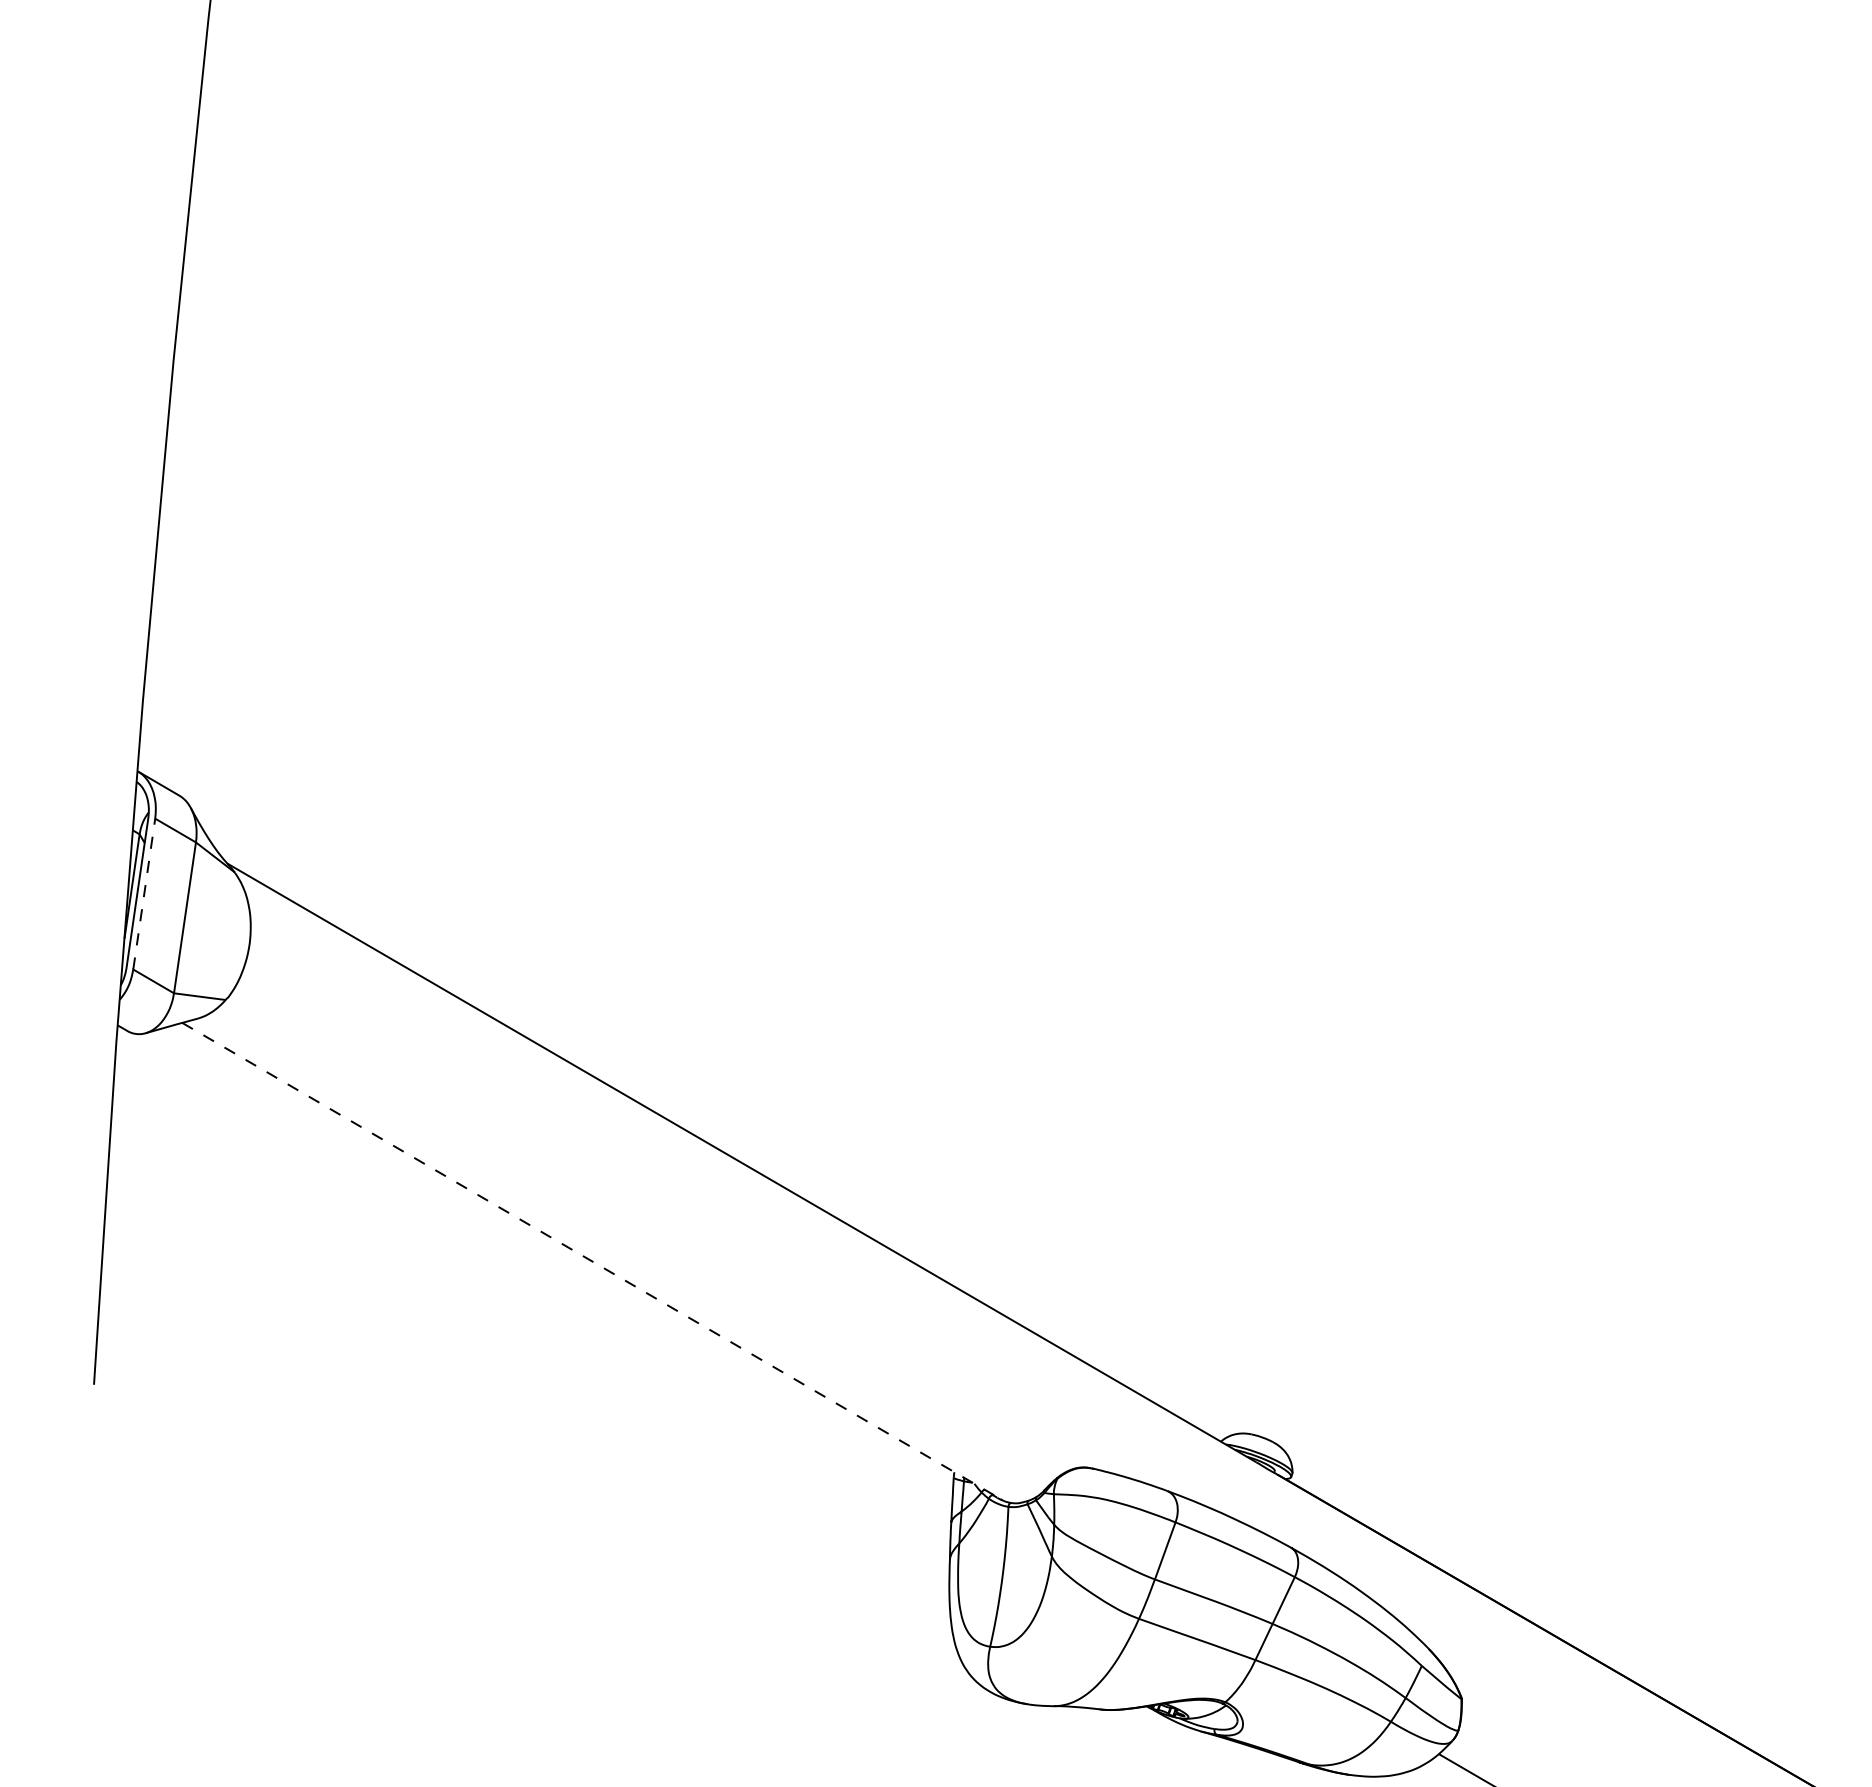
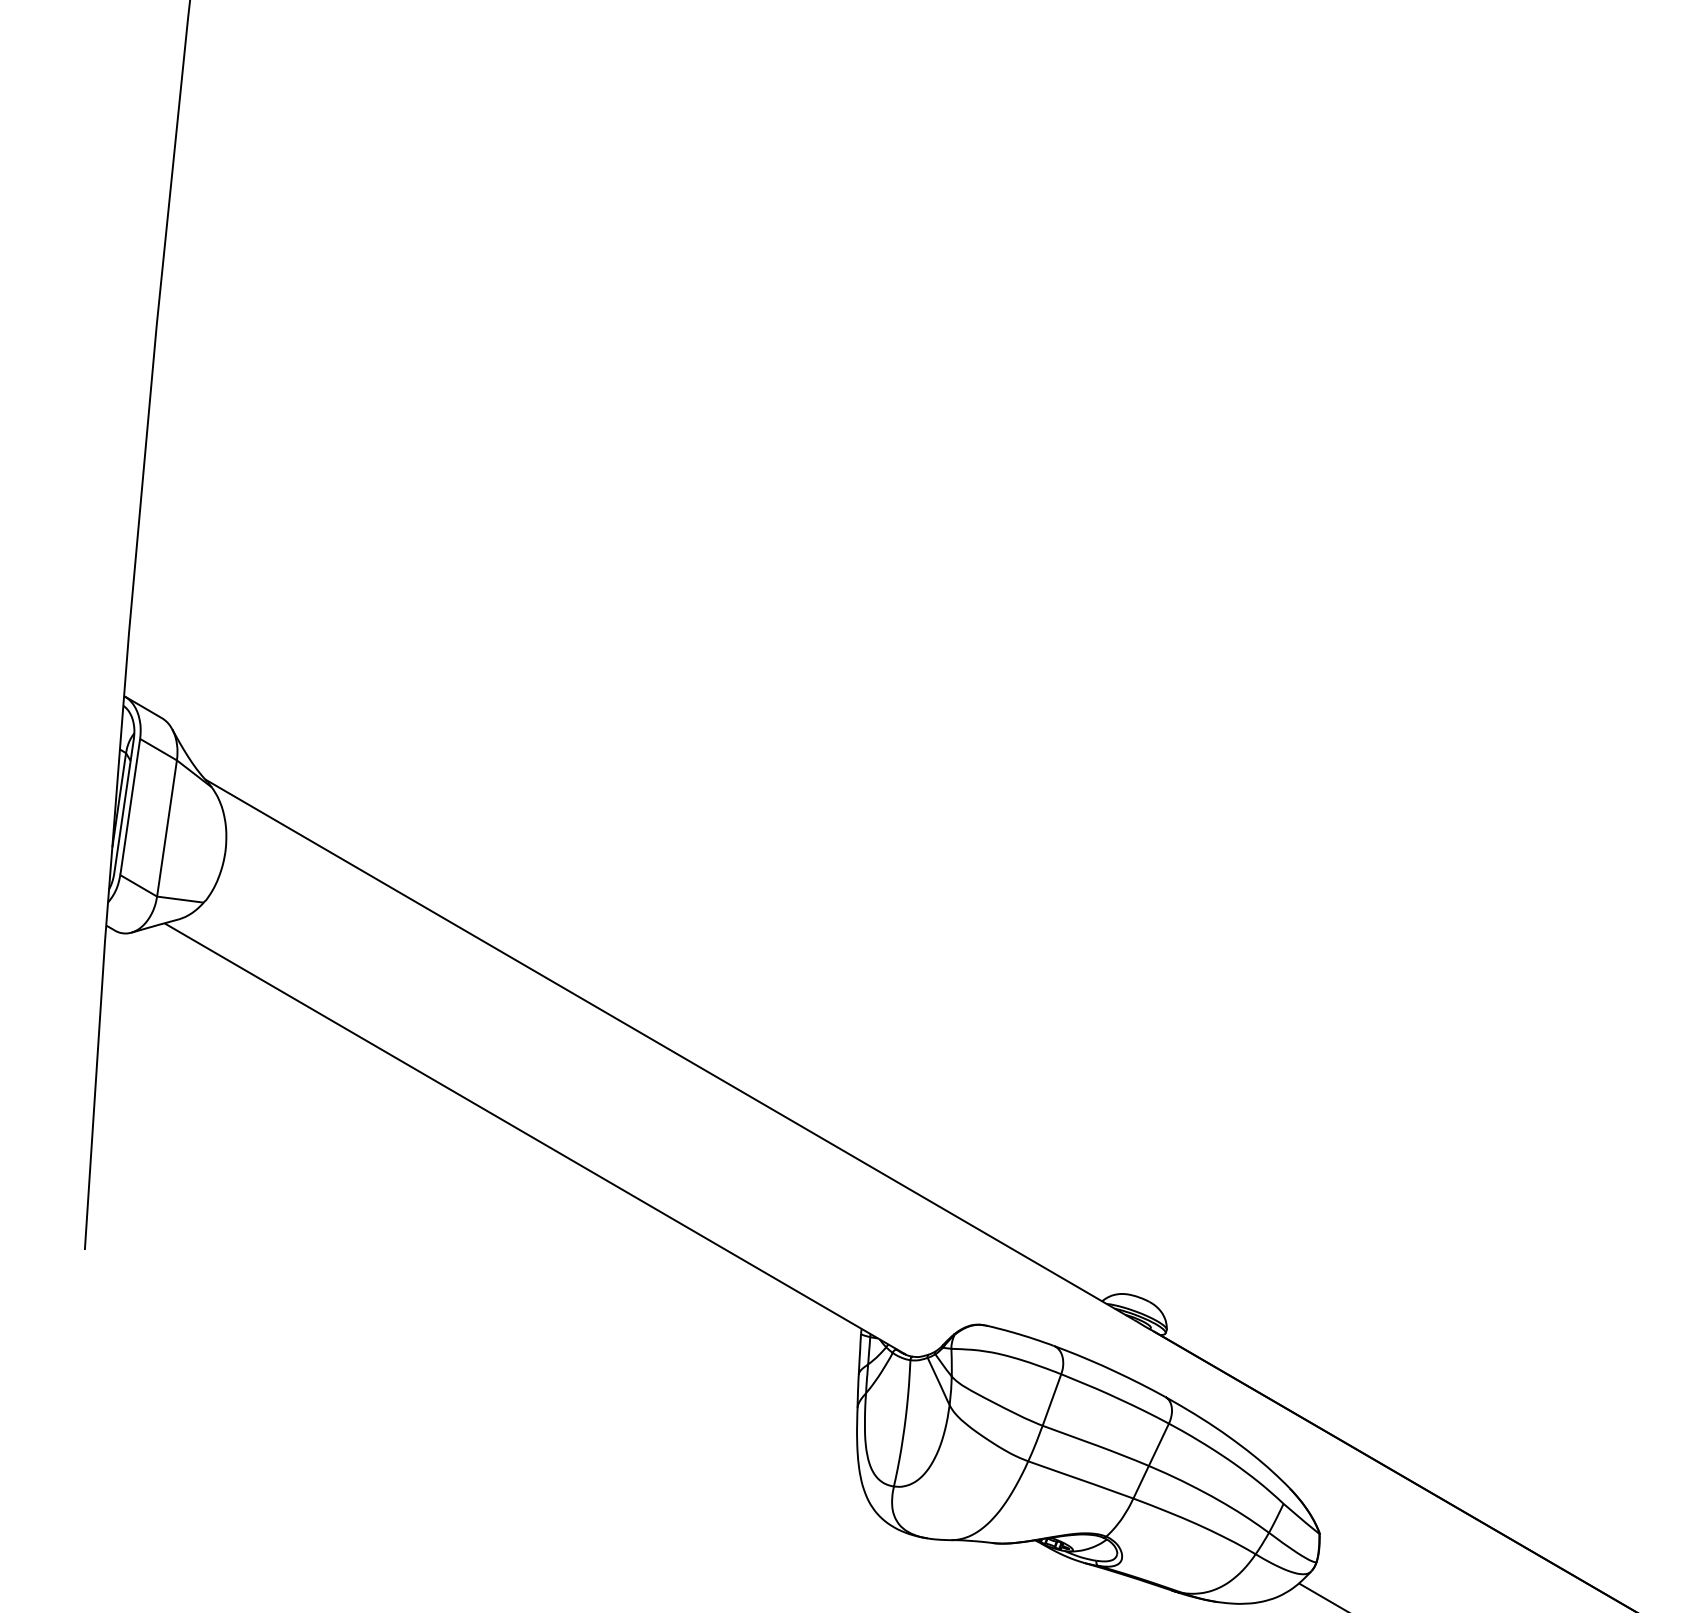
line: (144, 894) -> (130, 807), dashed -> solid
line: (593, 1262) -> (535, 1139), dashed -> solid

